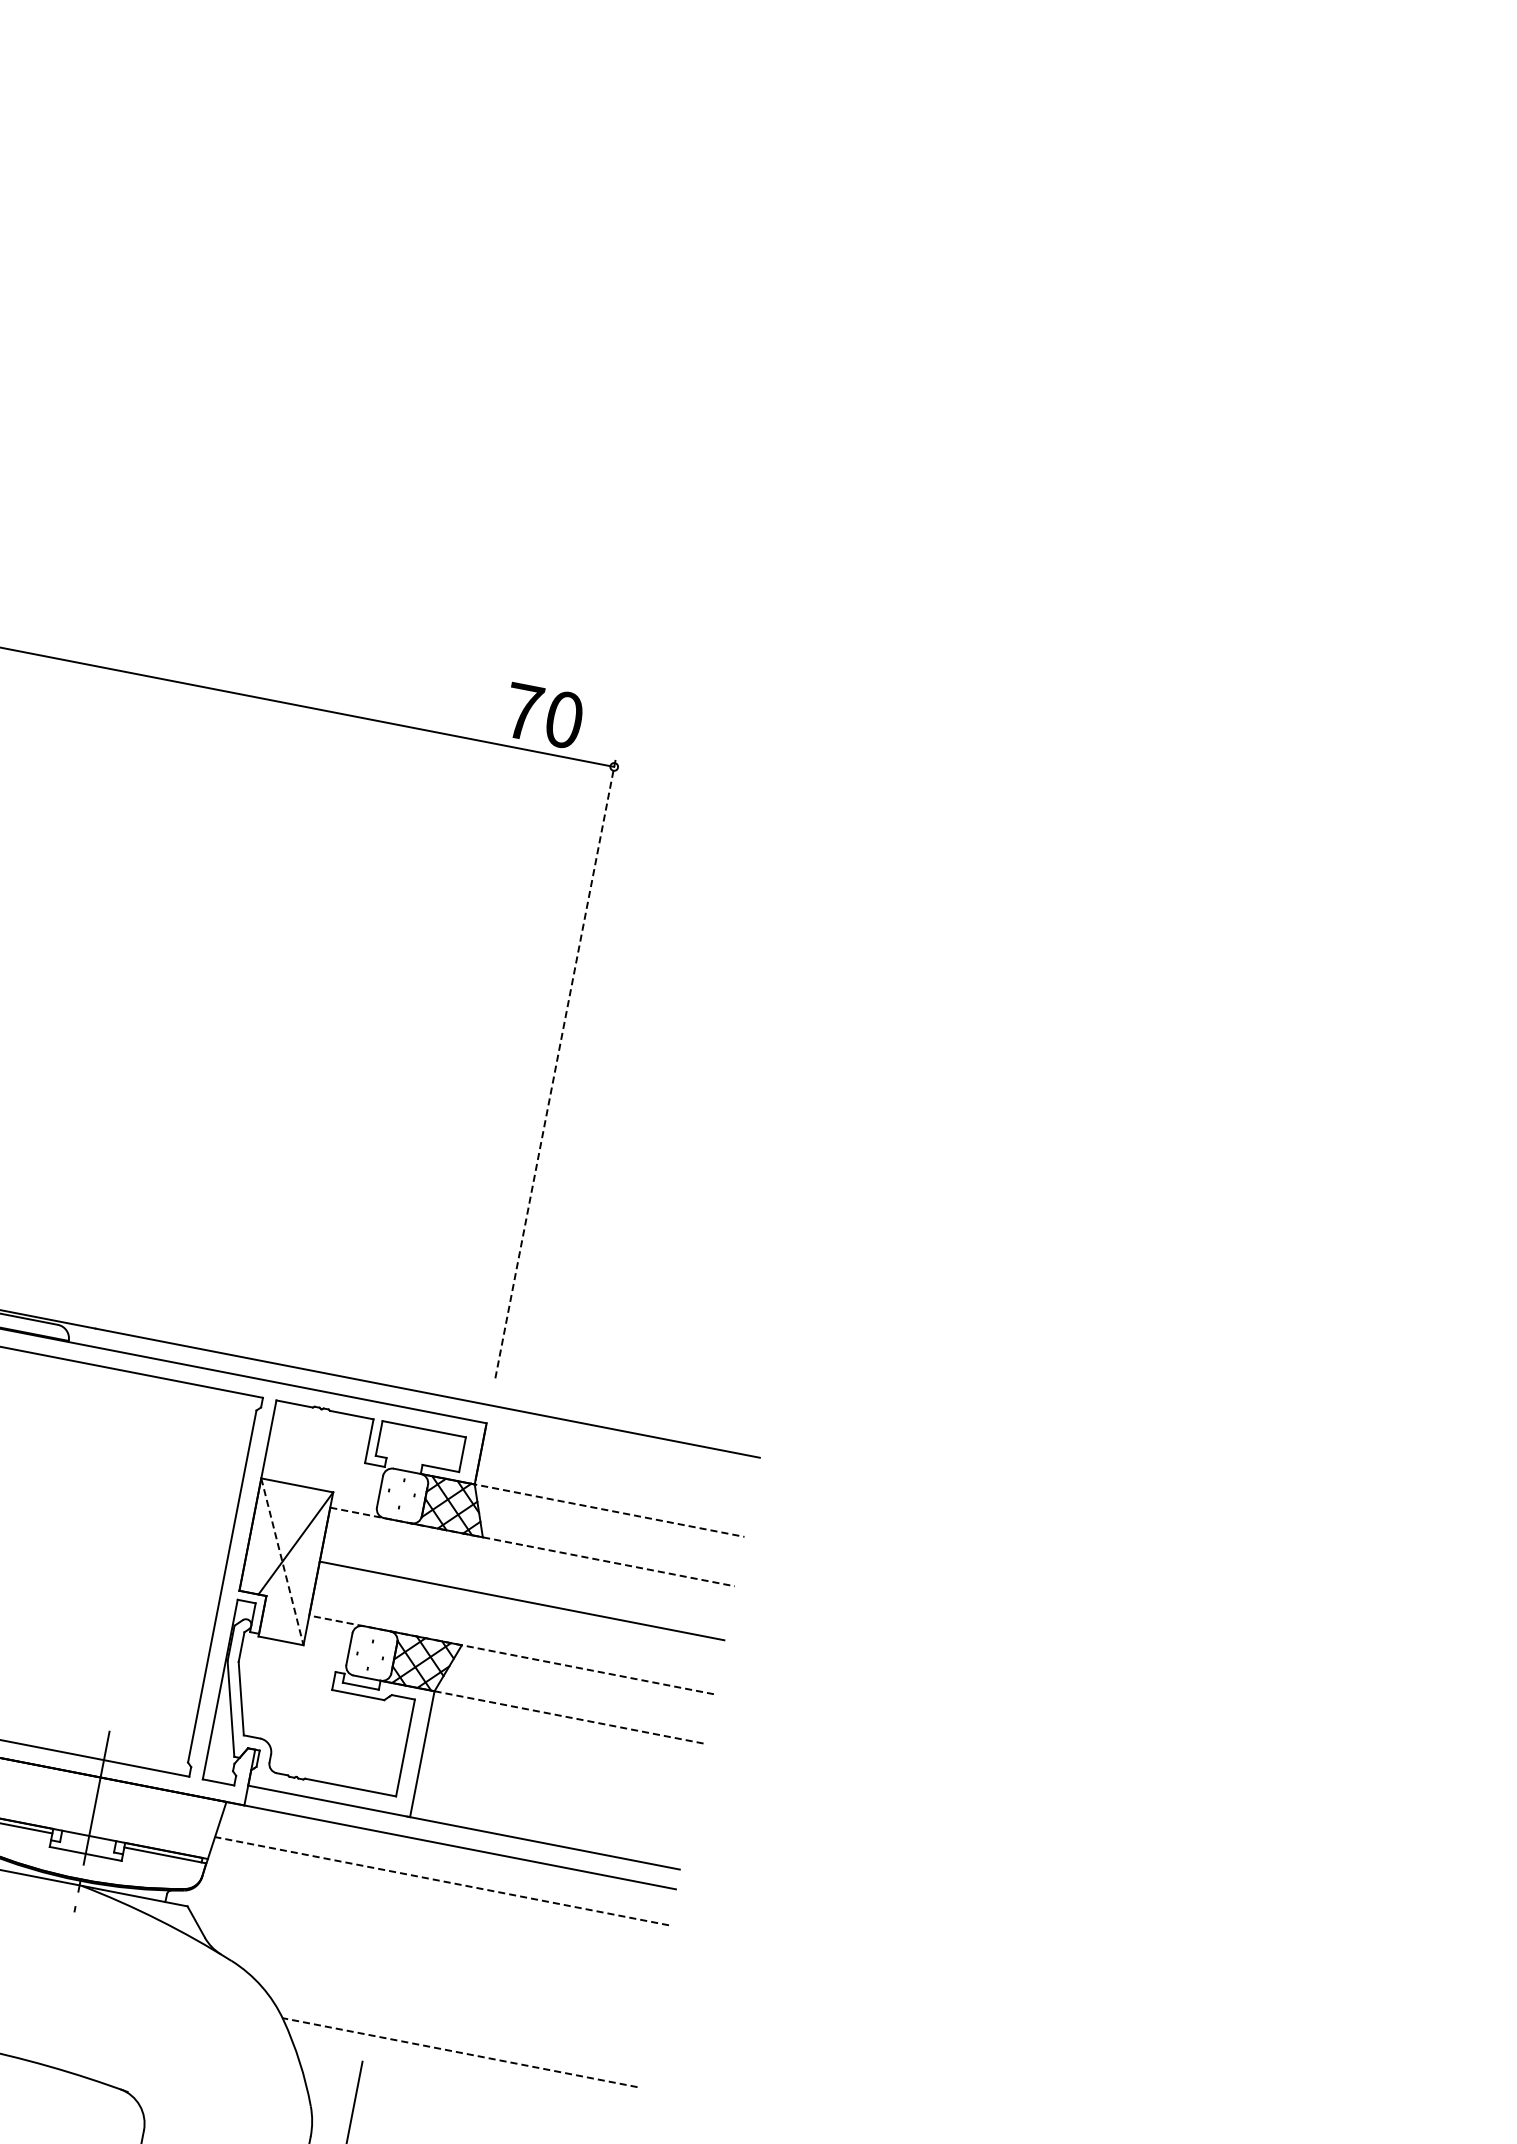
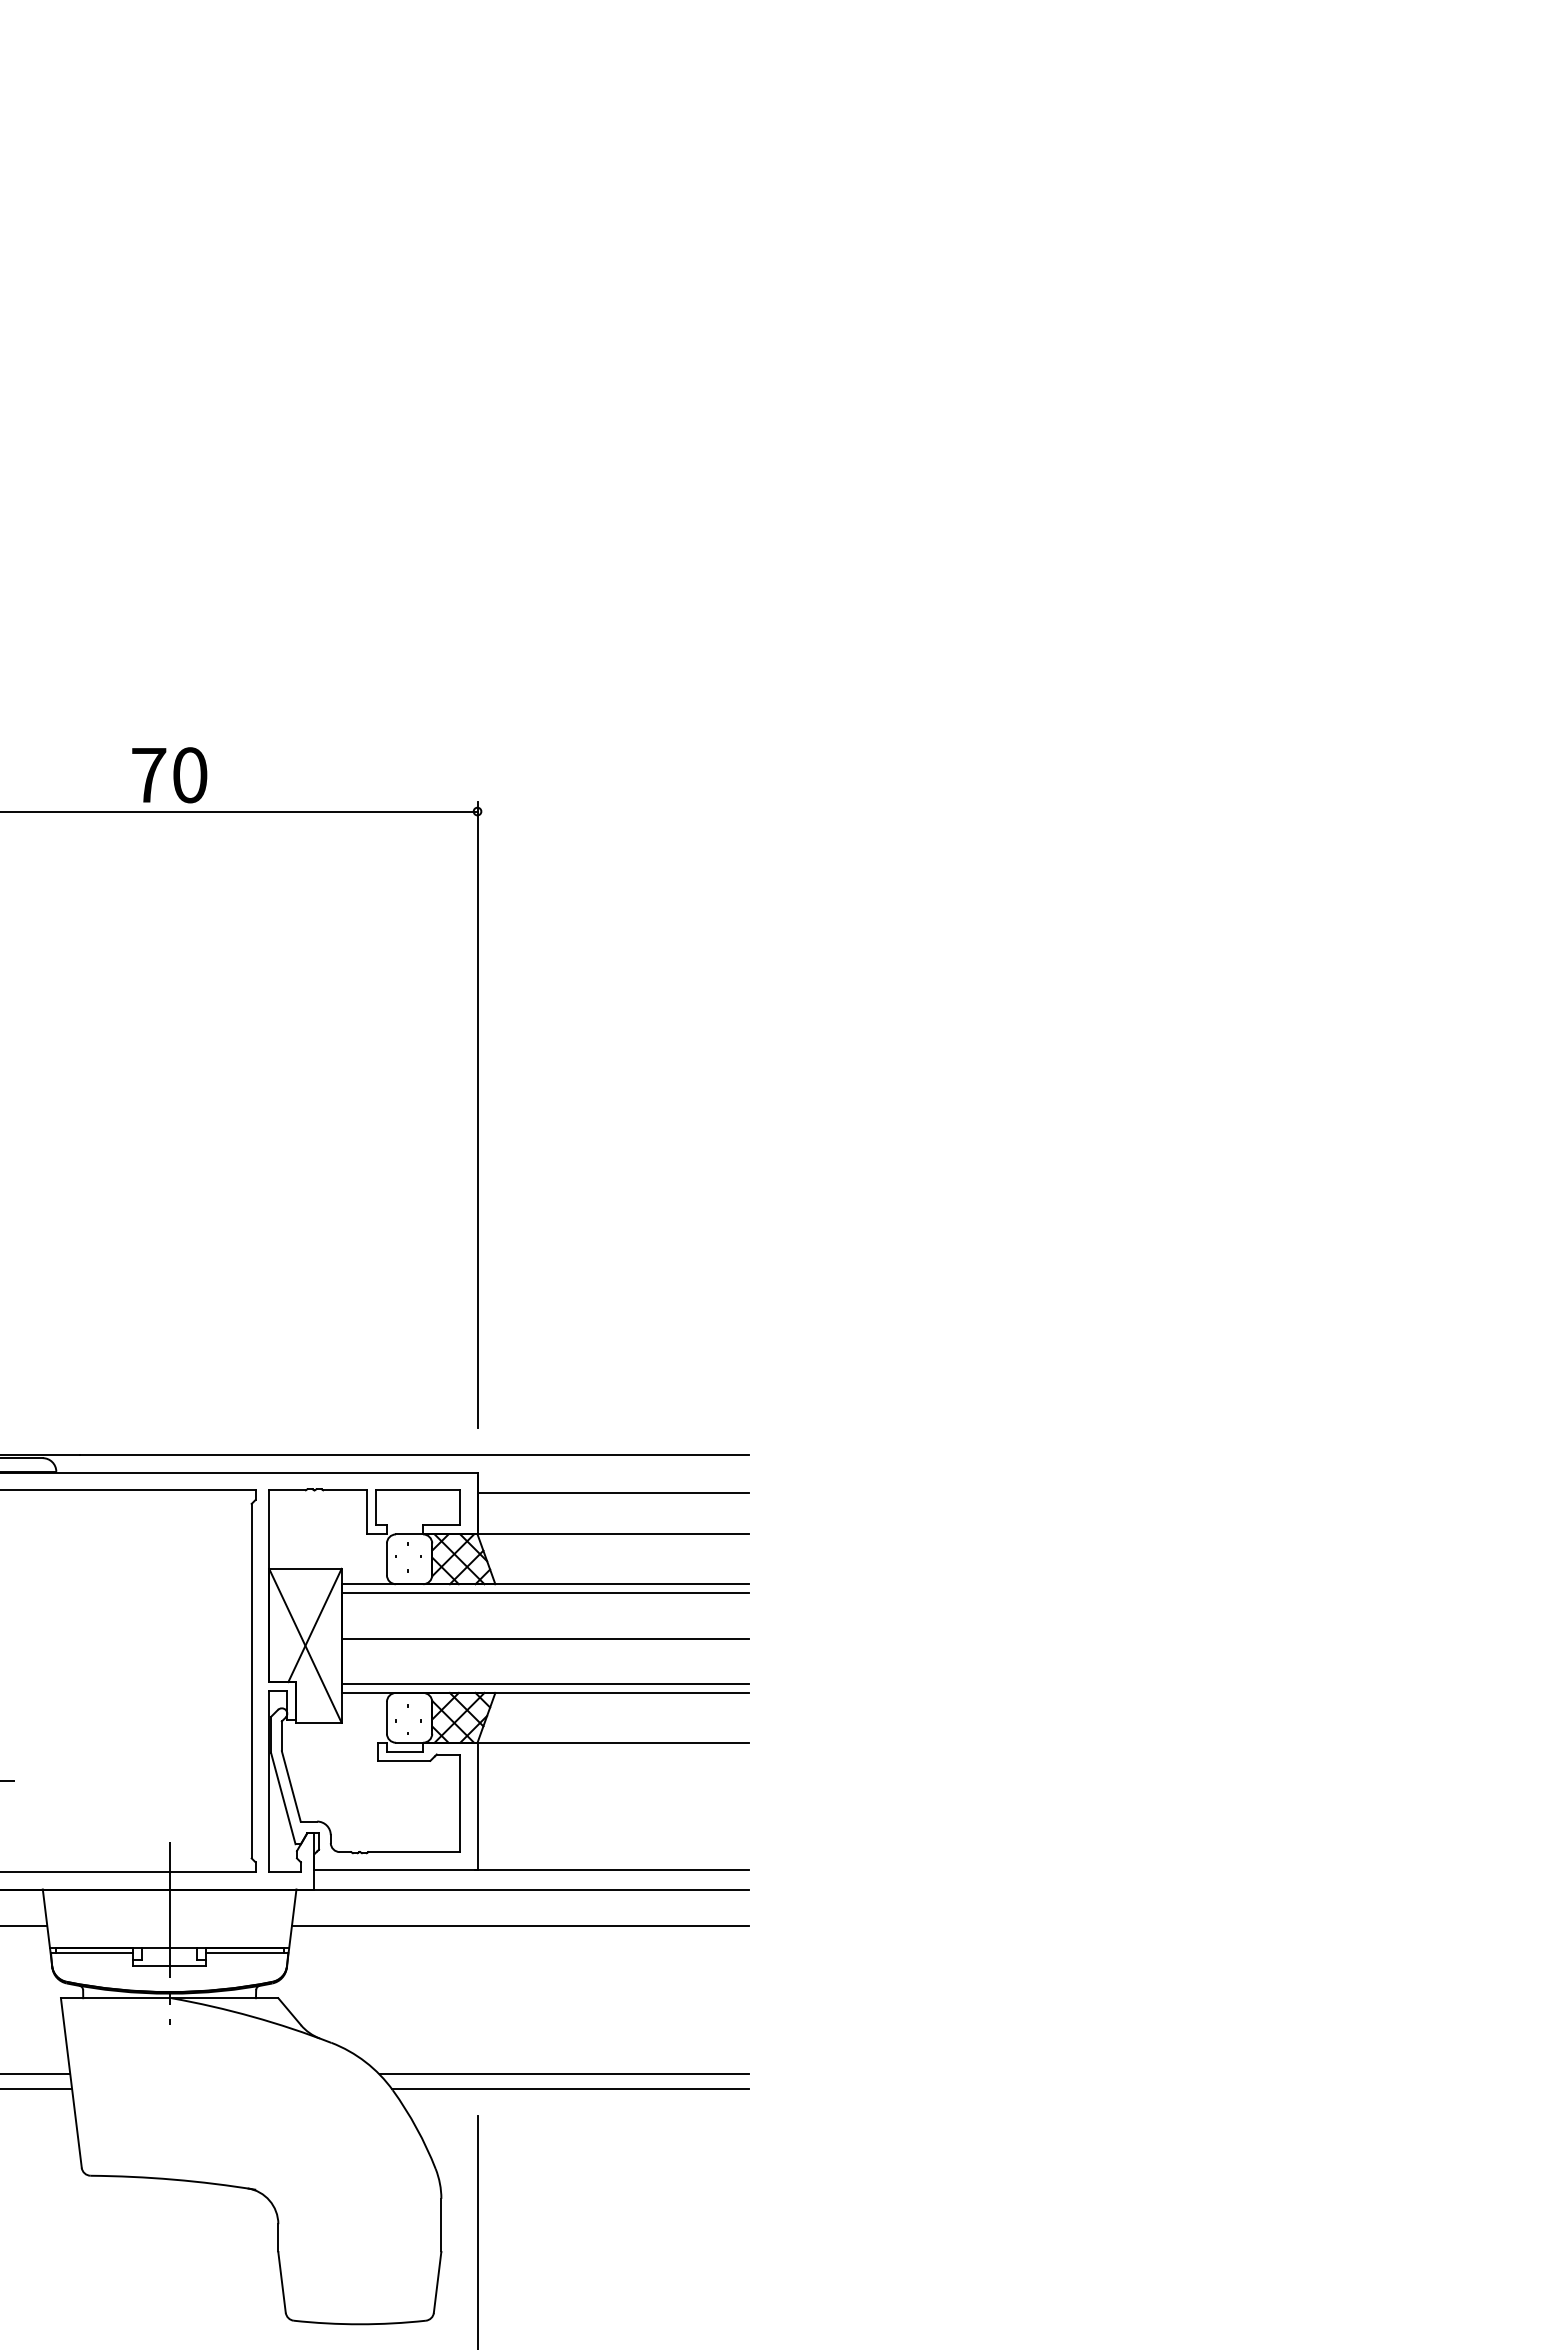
text: (543, 716) -> (169, 775), moved
line: (555, 1068) -> (477, 1115), dashed -> solid
line: (617, 1469) -> (613, 1492), added
line: (607, 1510) -> (611, 1534), dashed -> solid
line: (532, 1547) -> (545, 1584), dashed -> solid
line: (530, 1556) -> (545, 1593), added
line: (282, 1562) -> (305, 1646), dashed -> solid
line: (513, 1645) -> (545, 1683), added
line: (511, 1654) -> (545, 1692), dashed -> solid
line: (569, 1717) -> (613, 1742), dashed -> solid
line: (441, 1880) -> (520, 1925), dashed -> solid
line: (456, 2037) -> (564, 2074), added
line: (460, 2052) -> (570, 2088), dashed -> solid

